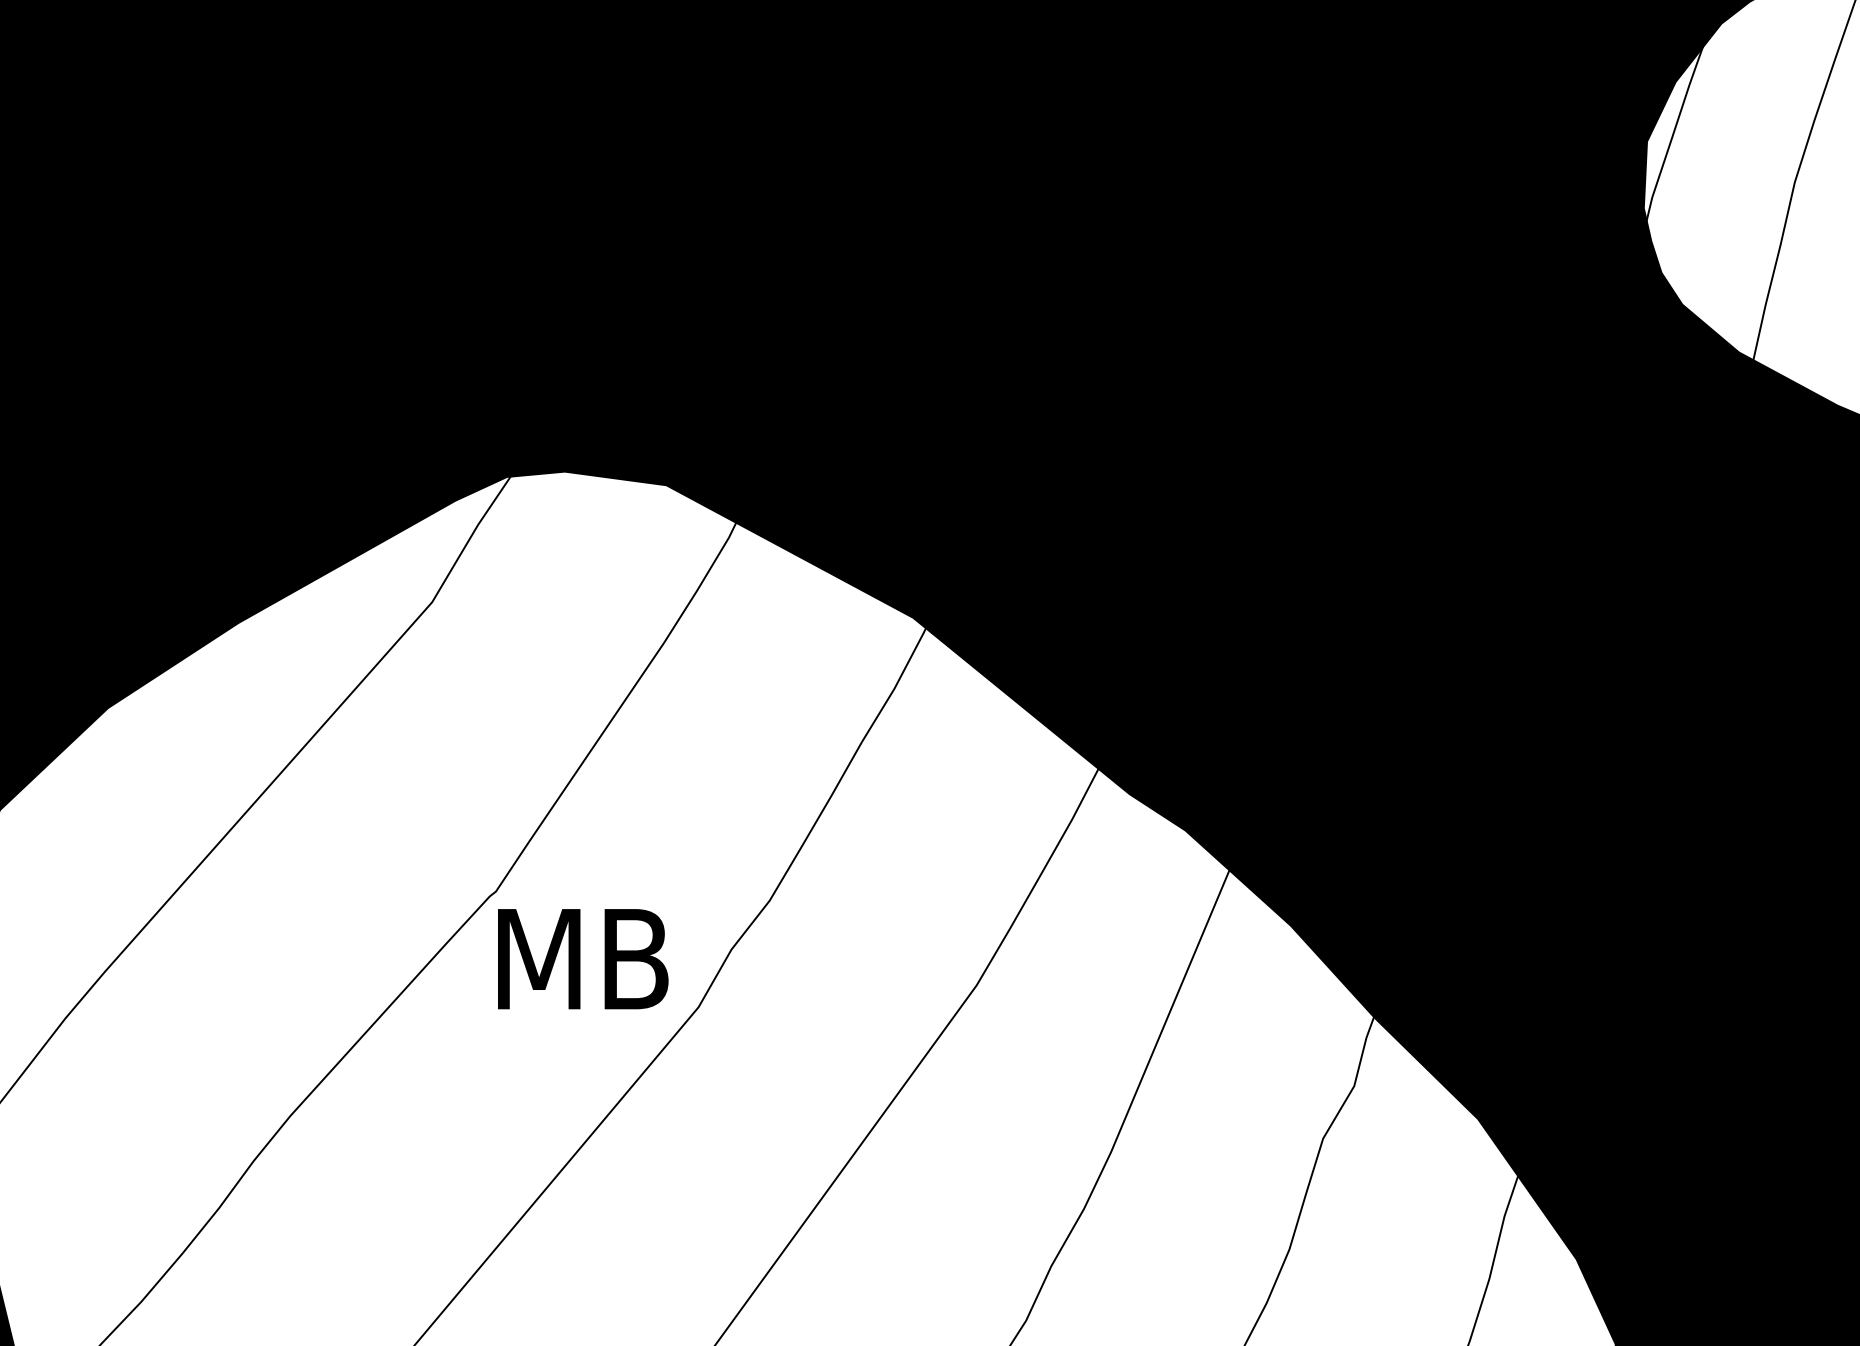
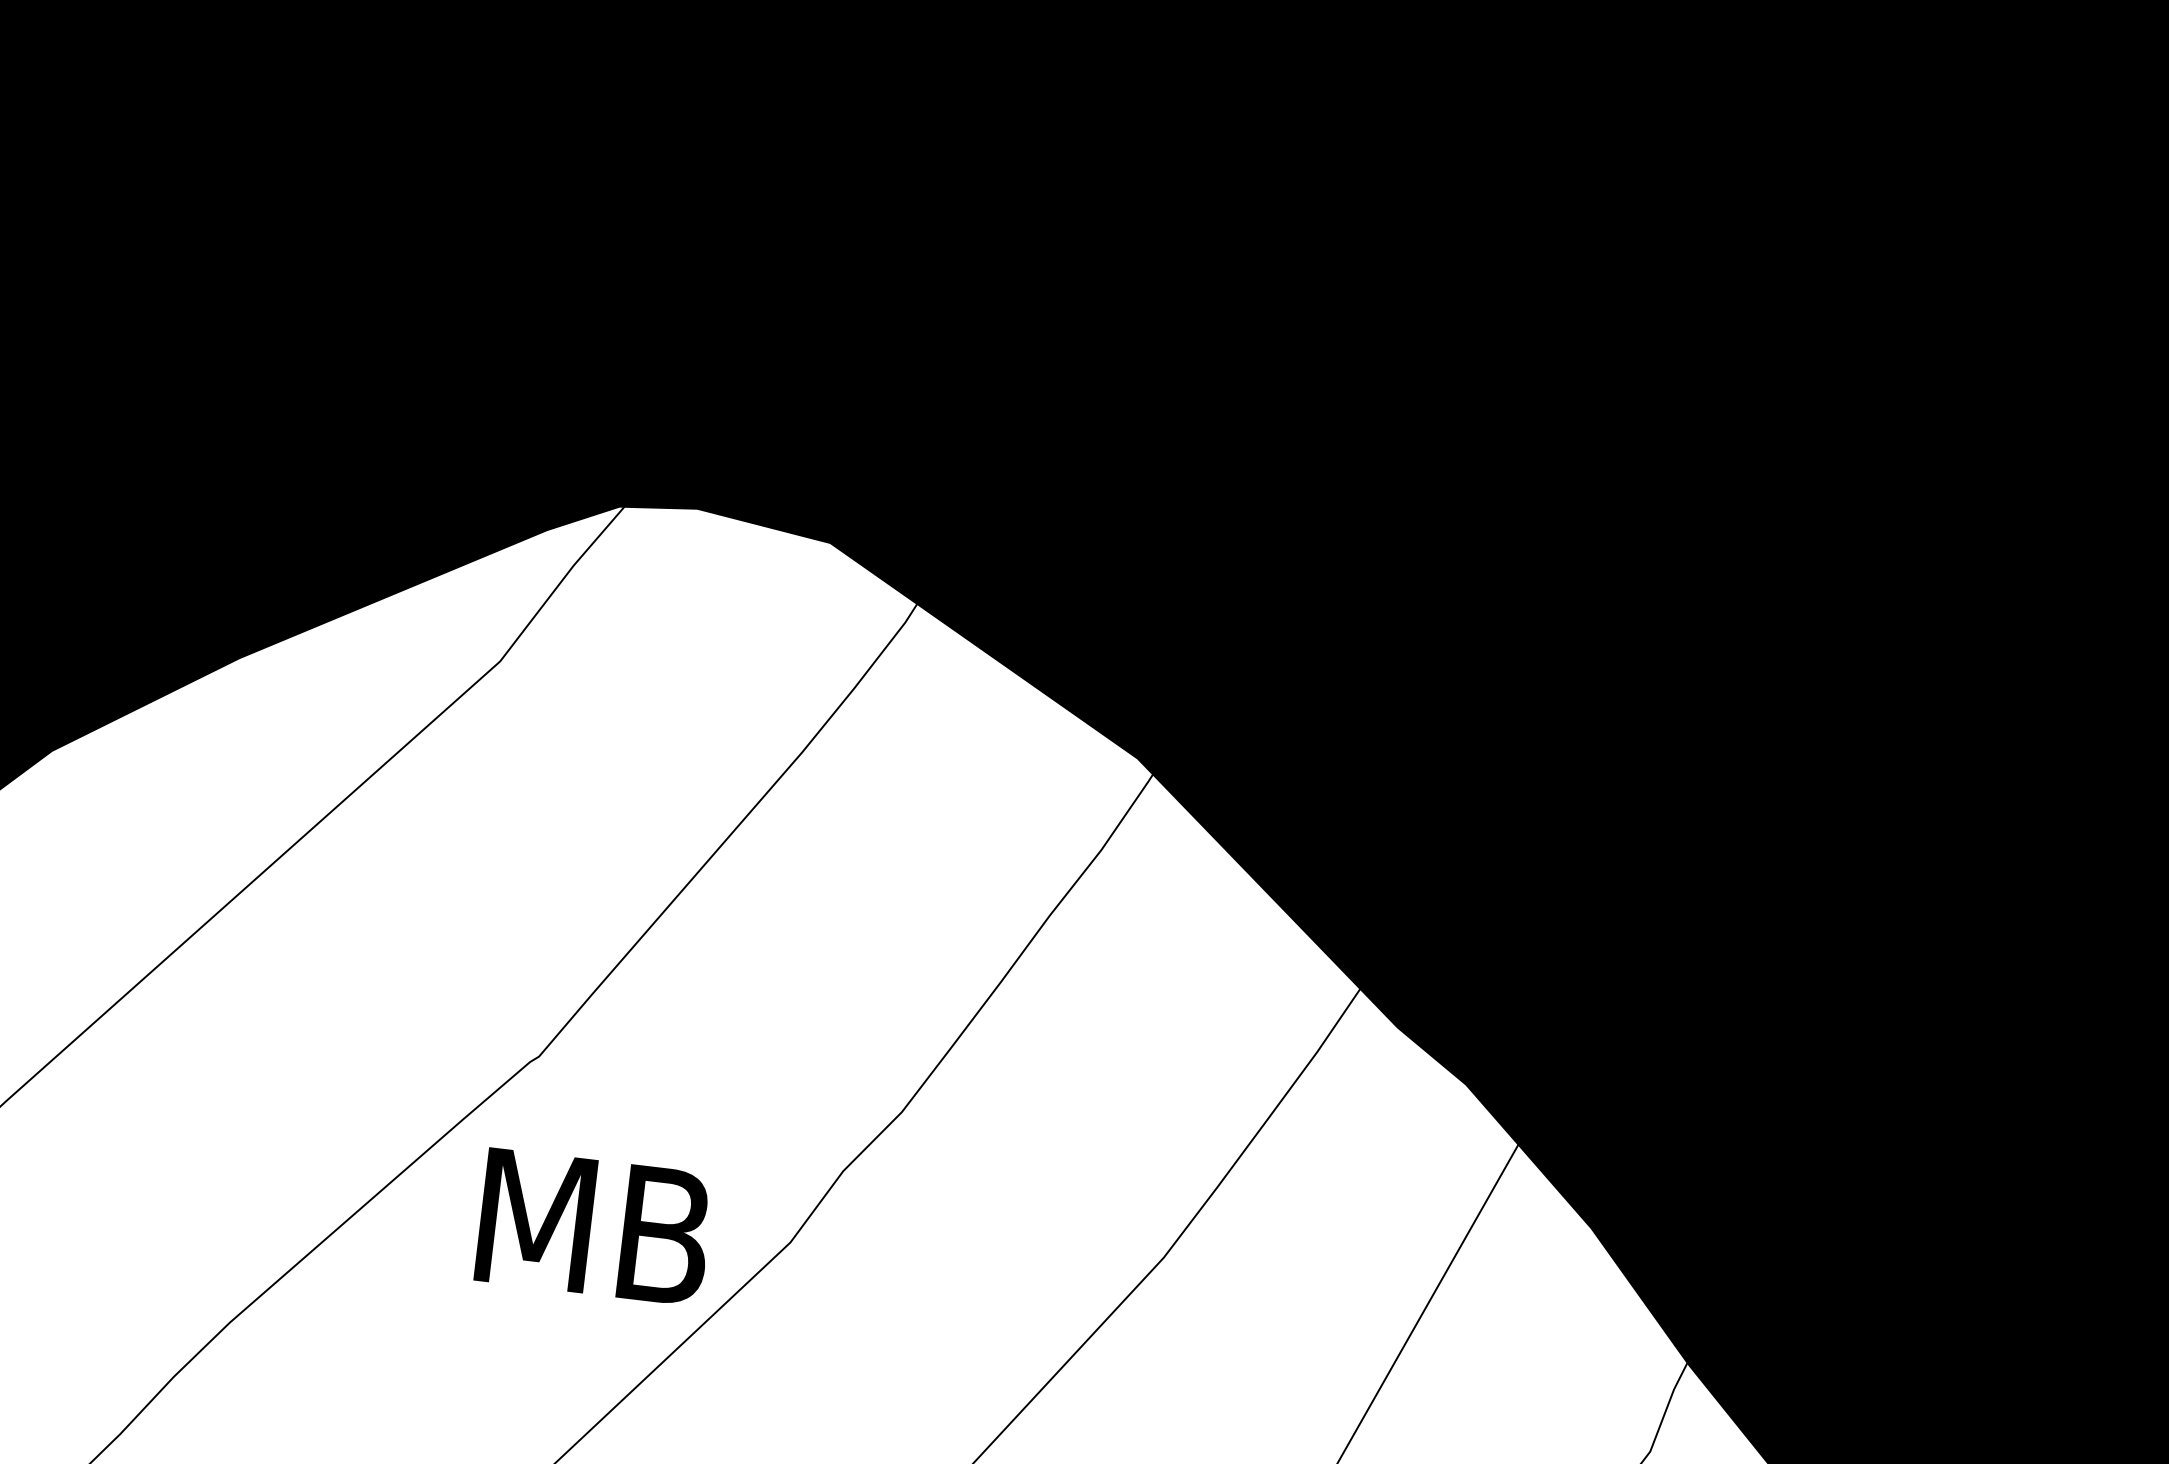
text: (583, 959) -> (594, 1227), moved

